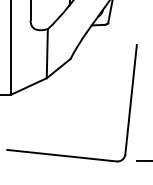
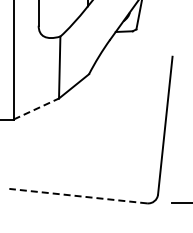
line: (28, 86) -> (36, 109), solid -> dashed
line: (61, 155) -> (77, 196), solid -> dashed

